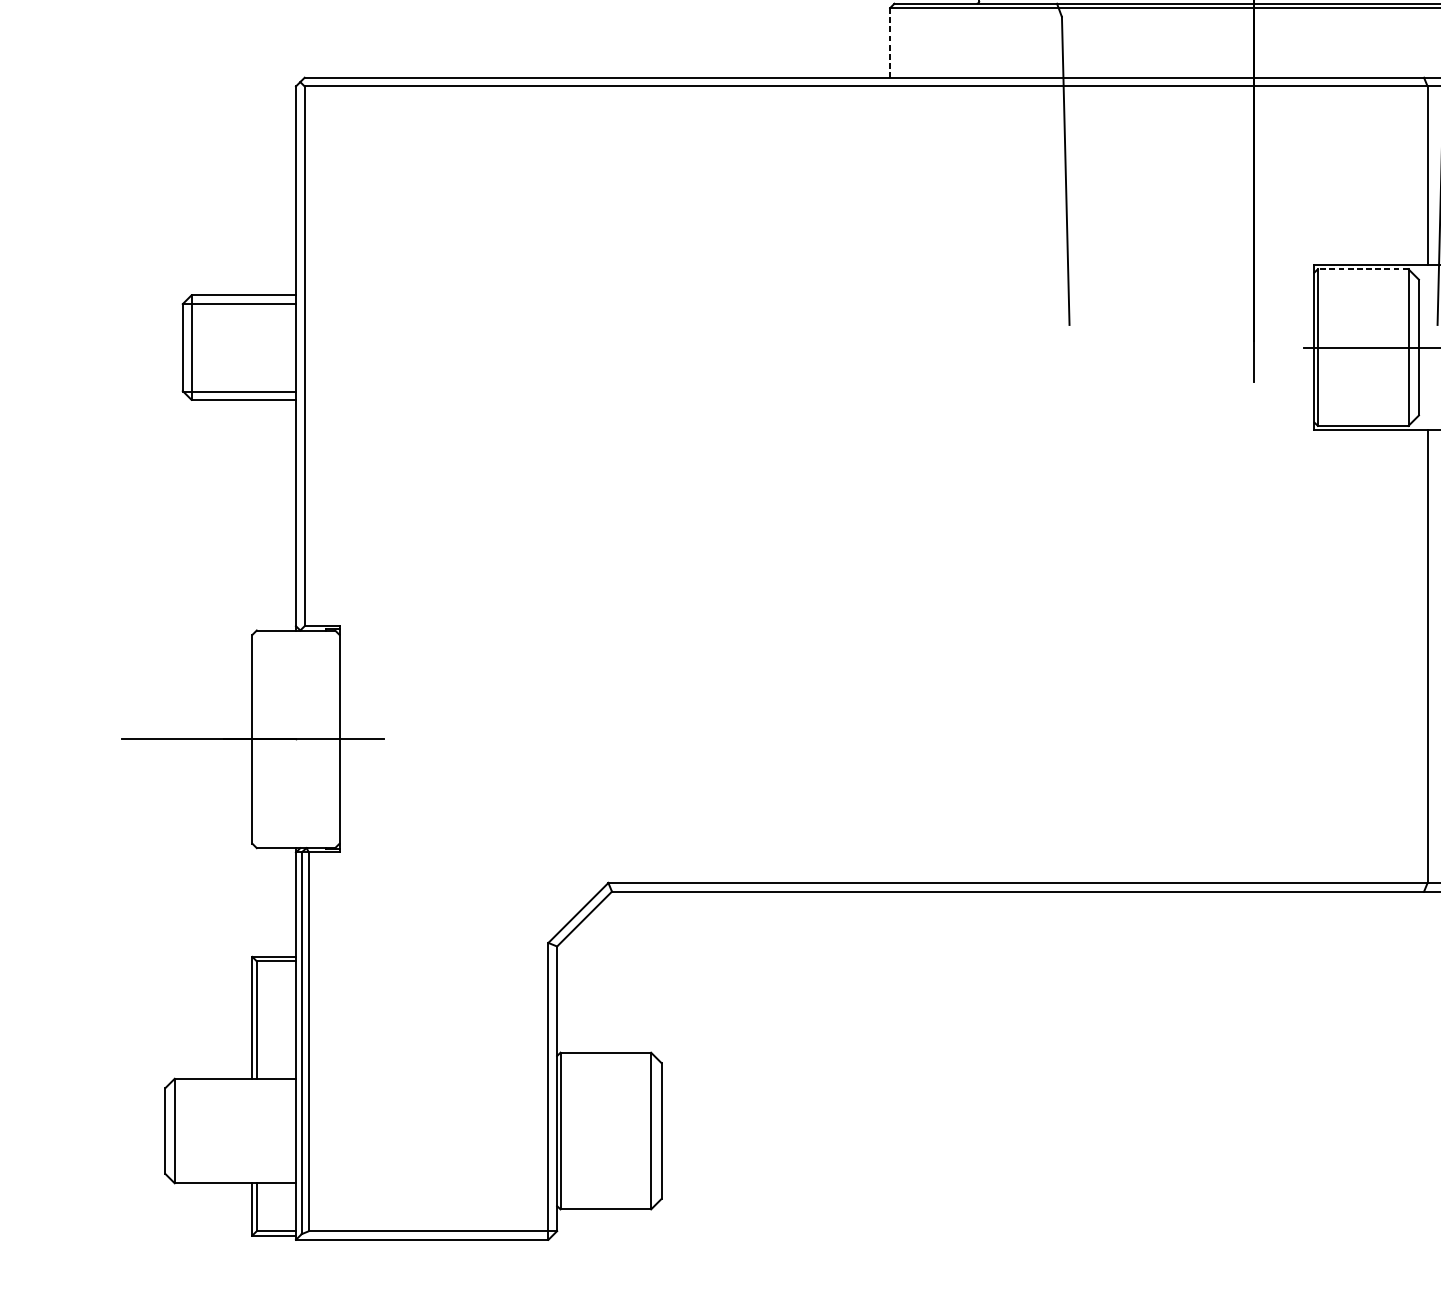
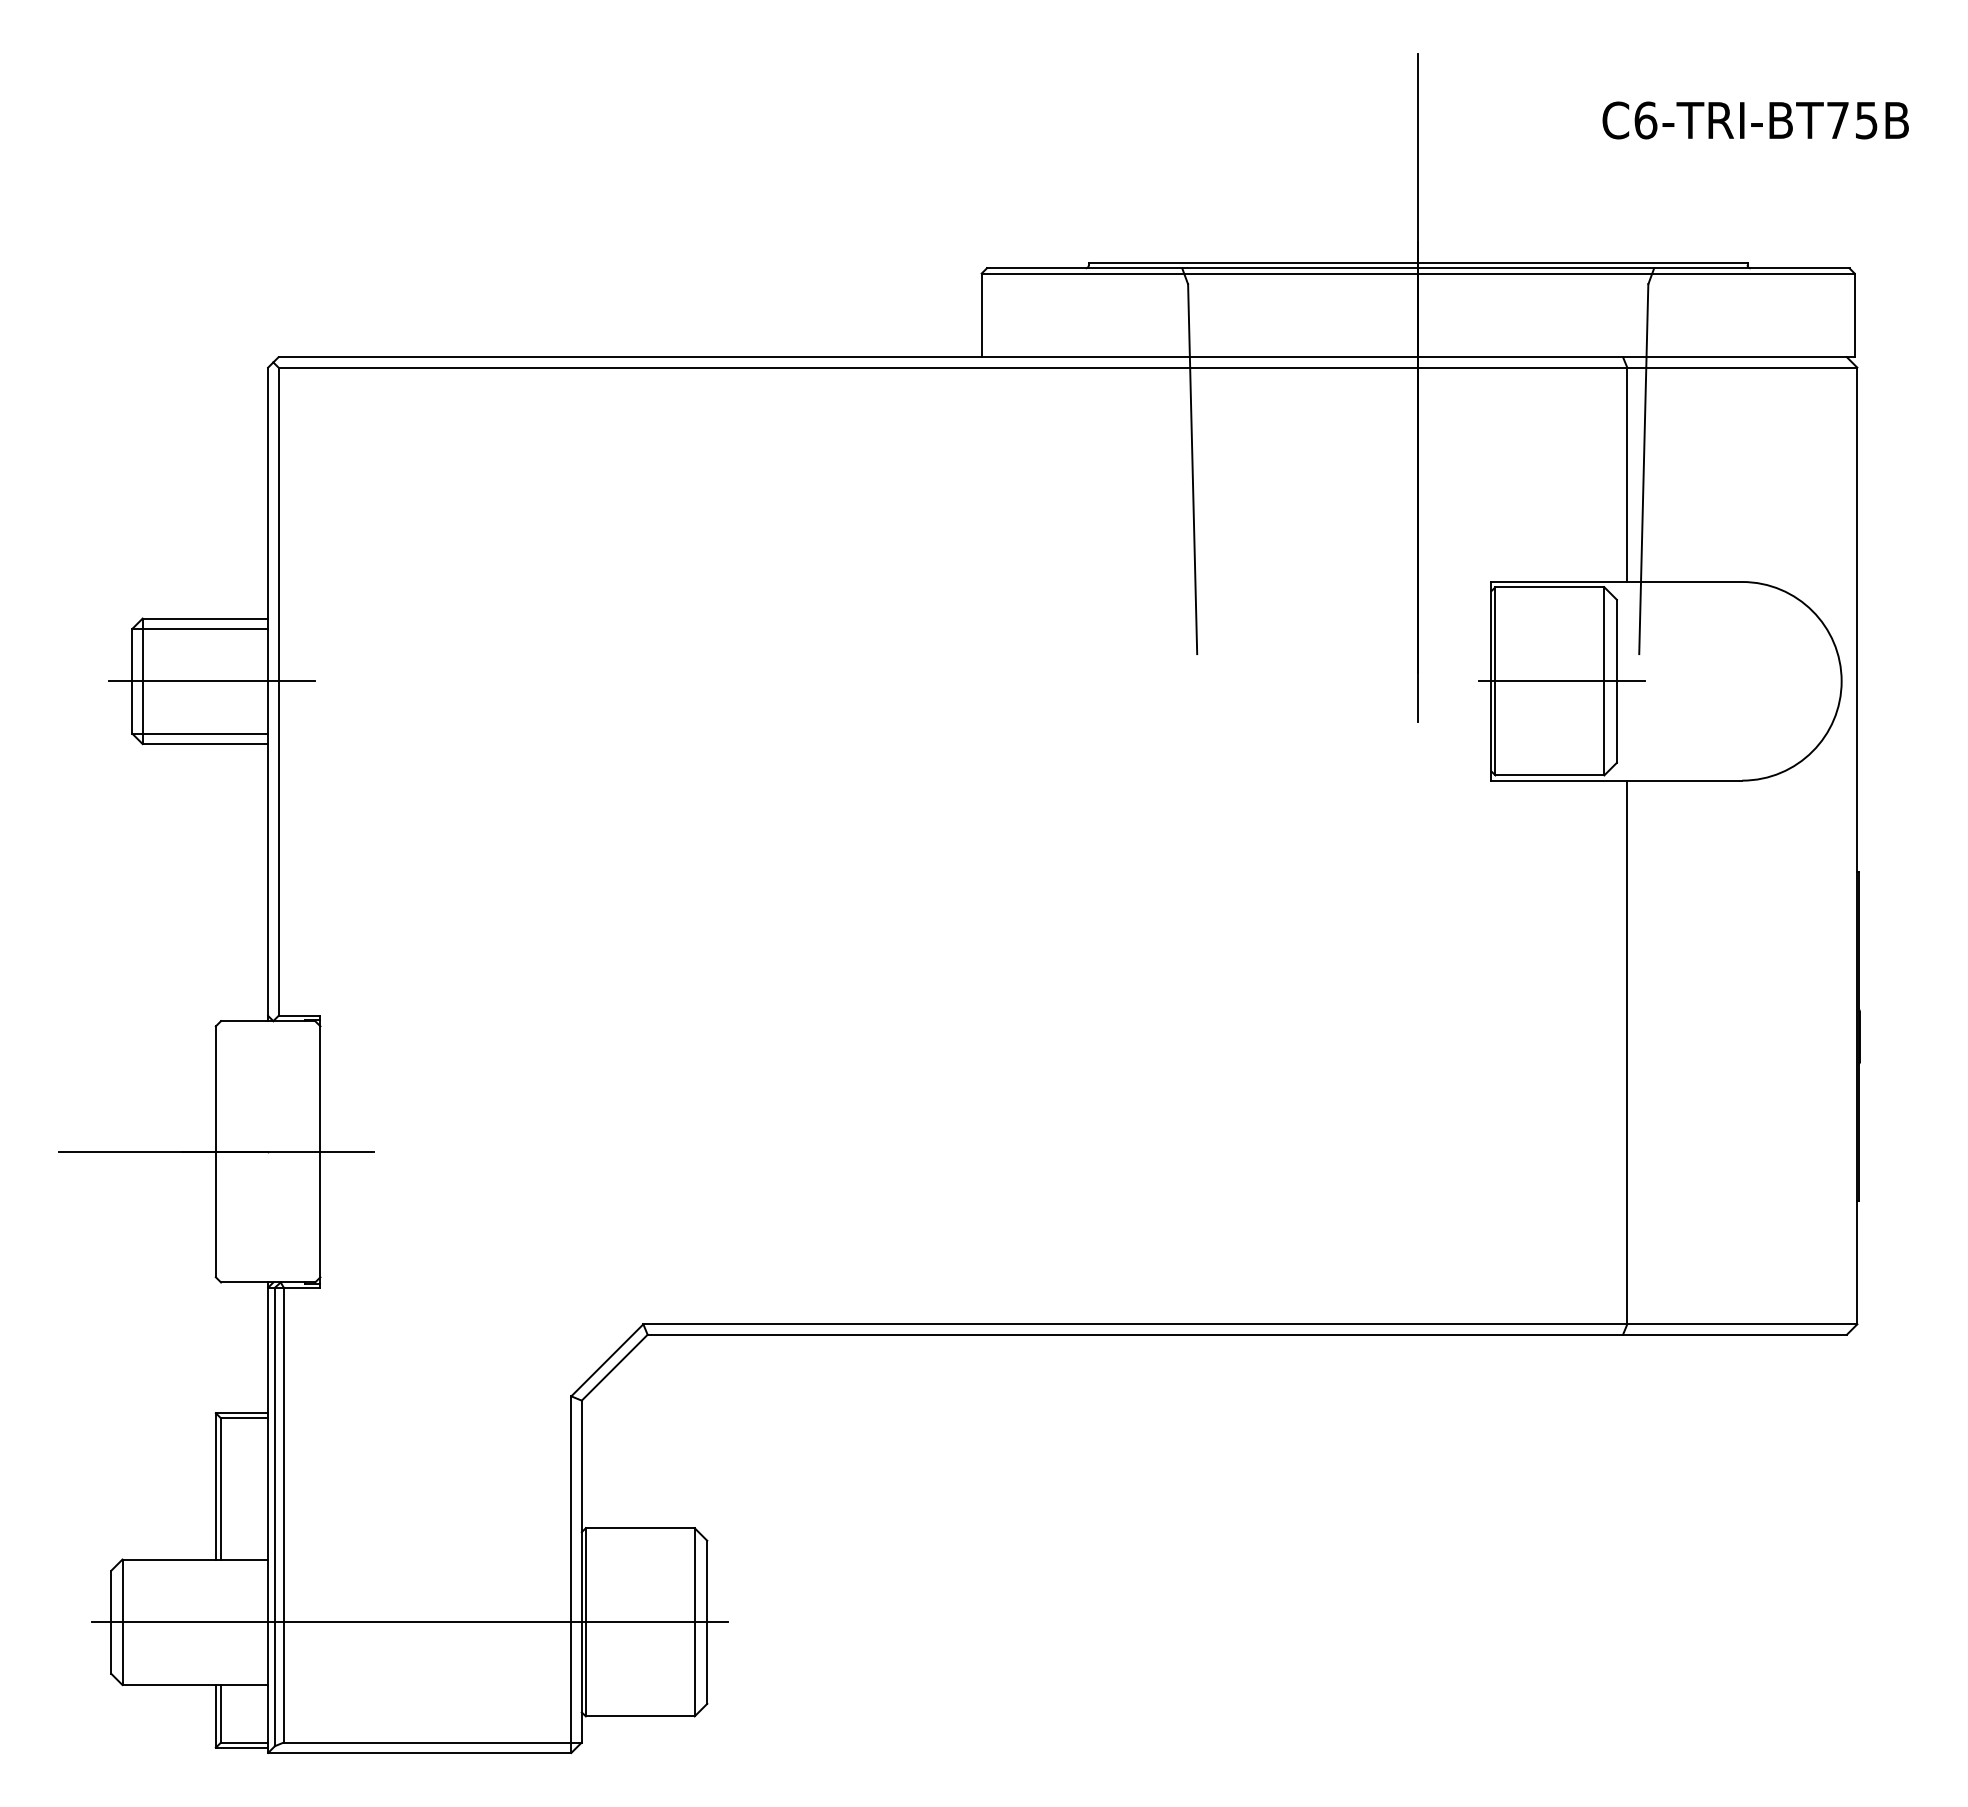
line: (889, 43) -> (981, 315), dashed -> solid
line: (1362, 269) -> (1549, 587), dashed -> solid
line: (248, 347) -> (211, 681), added
line: (413, 1131) -> (409, 1622), added

